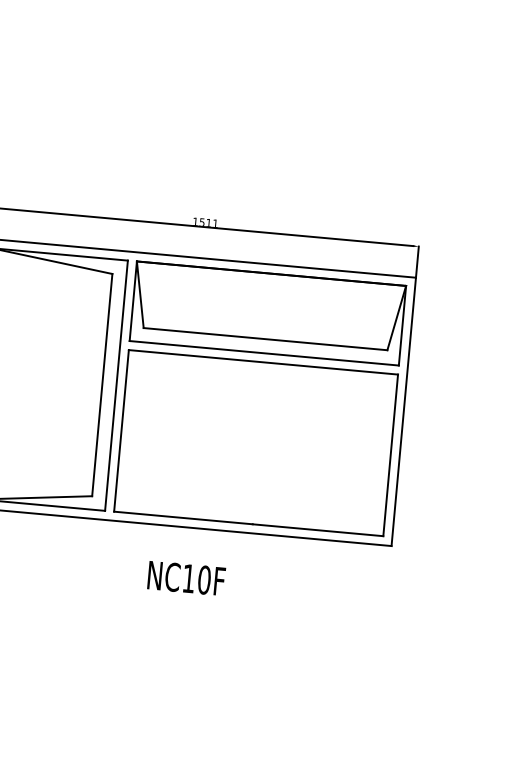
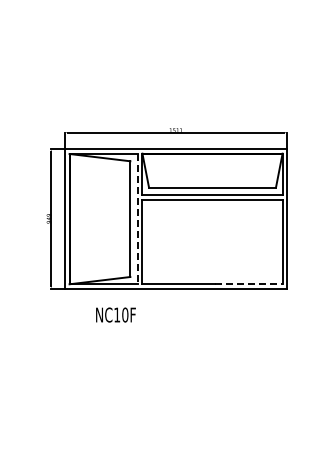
line: (115, 387) -> (137, 219), solid -> dashed
line: (319, 529) -> (249, 283), solid -> dashed
text: (185, 577) -> (115, 314), moved

